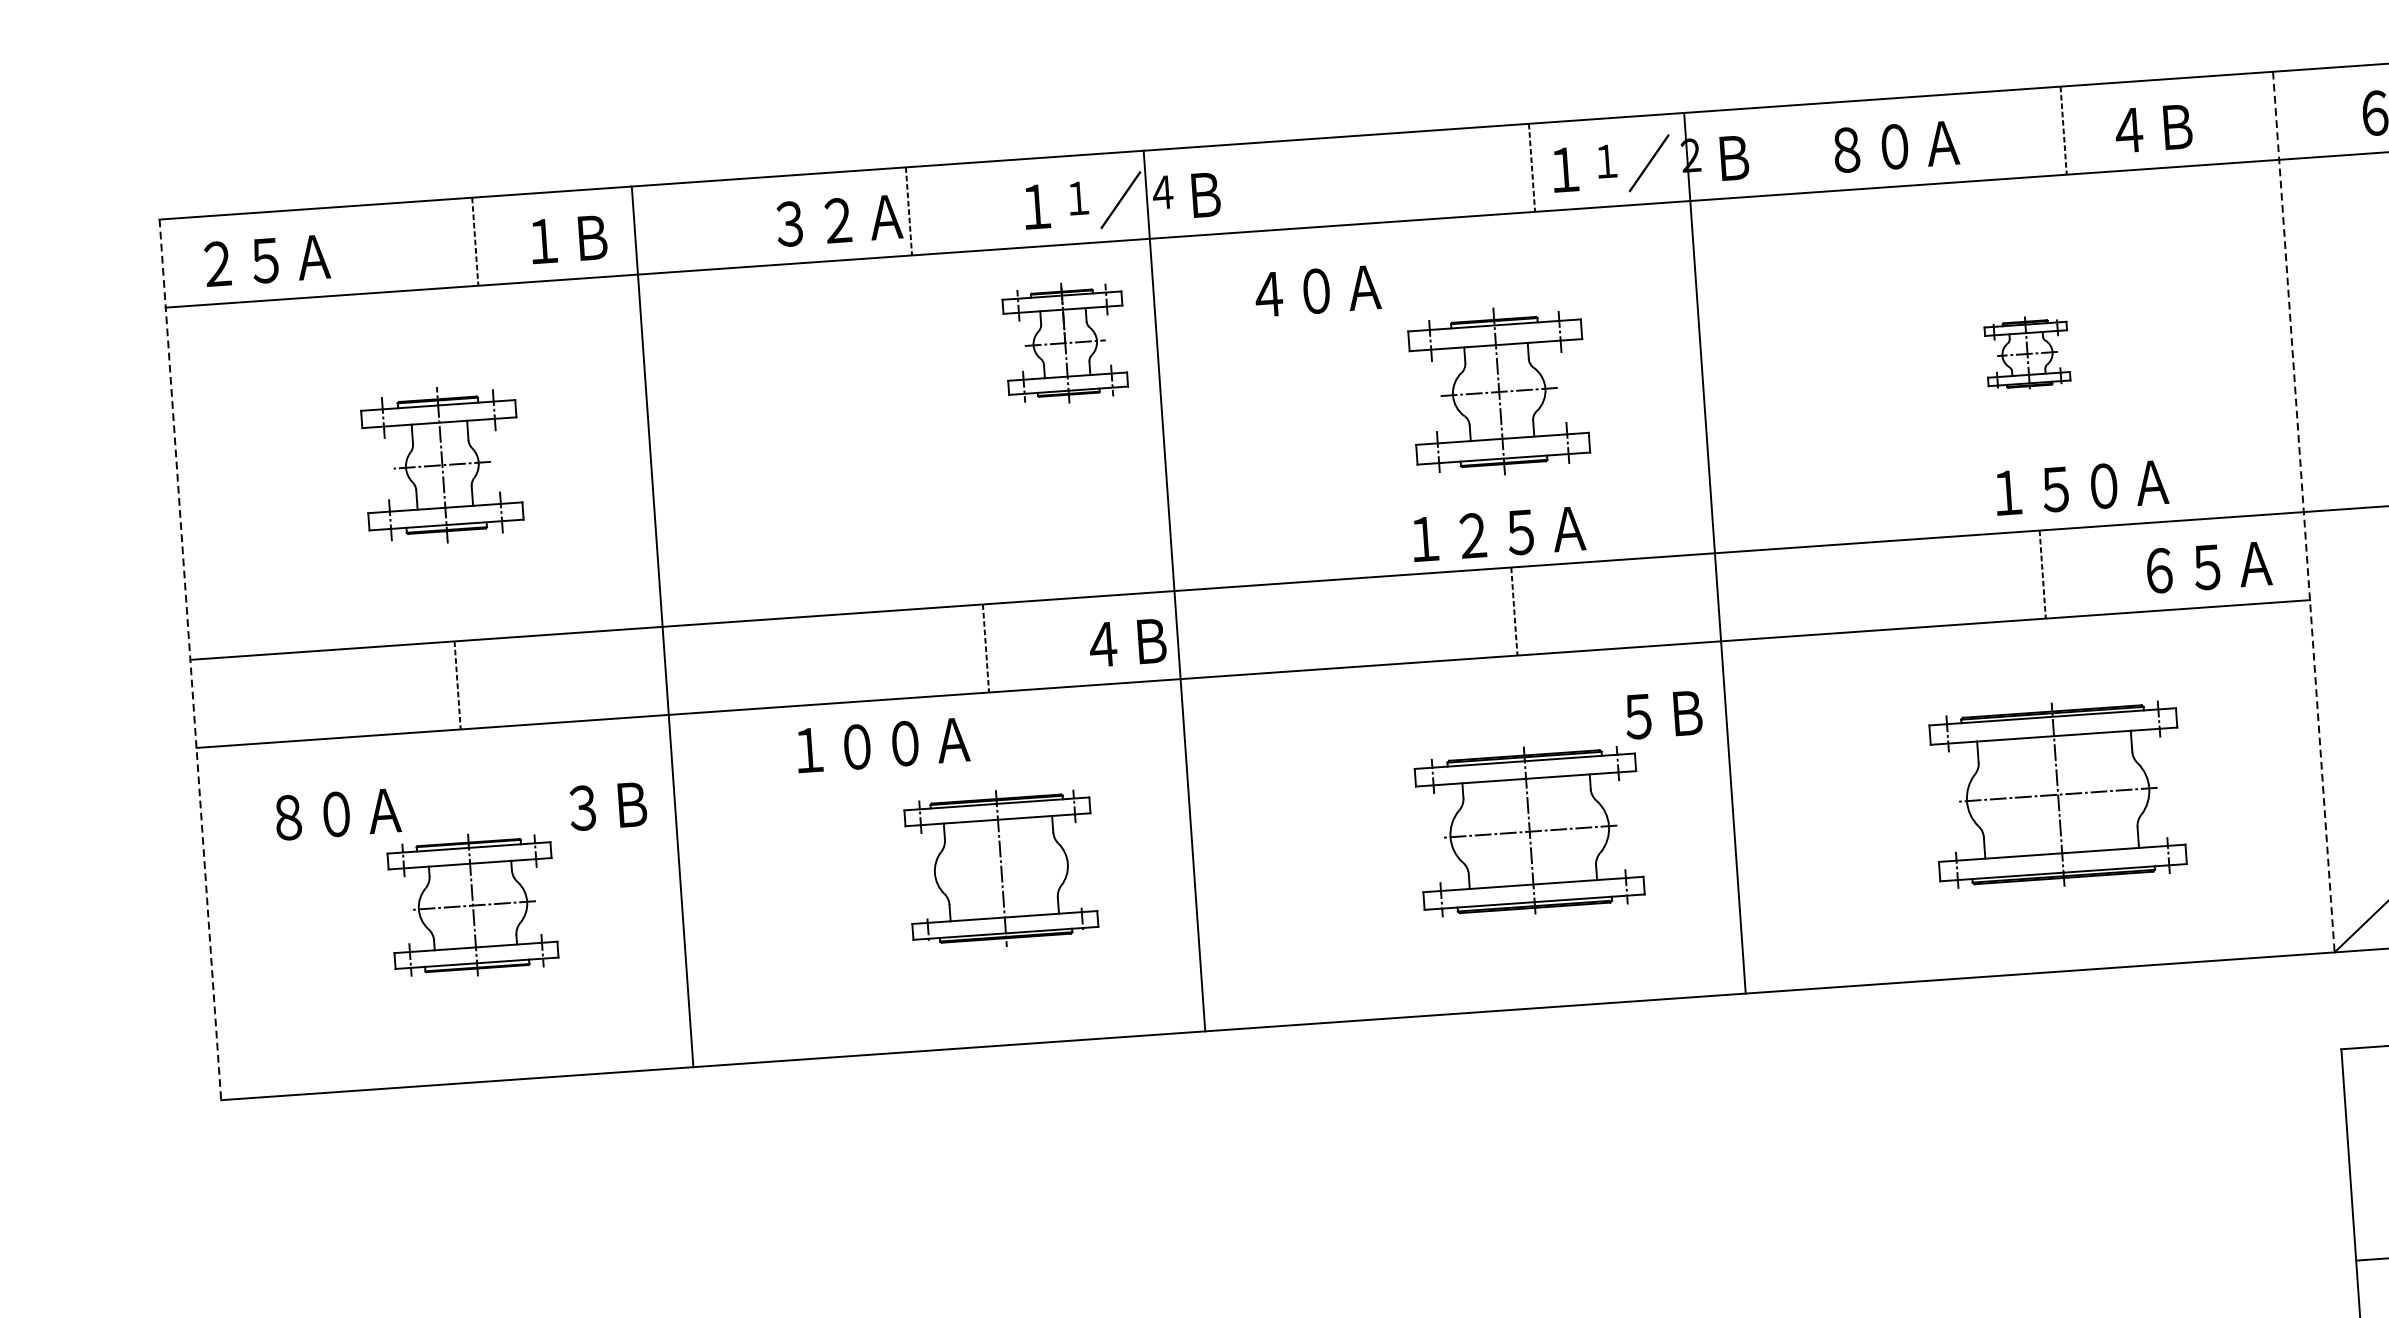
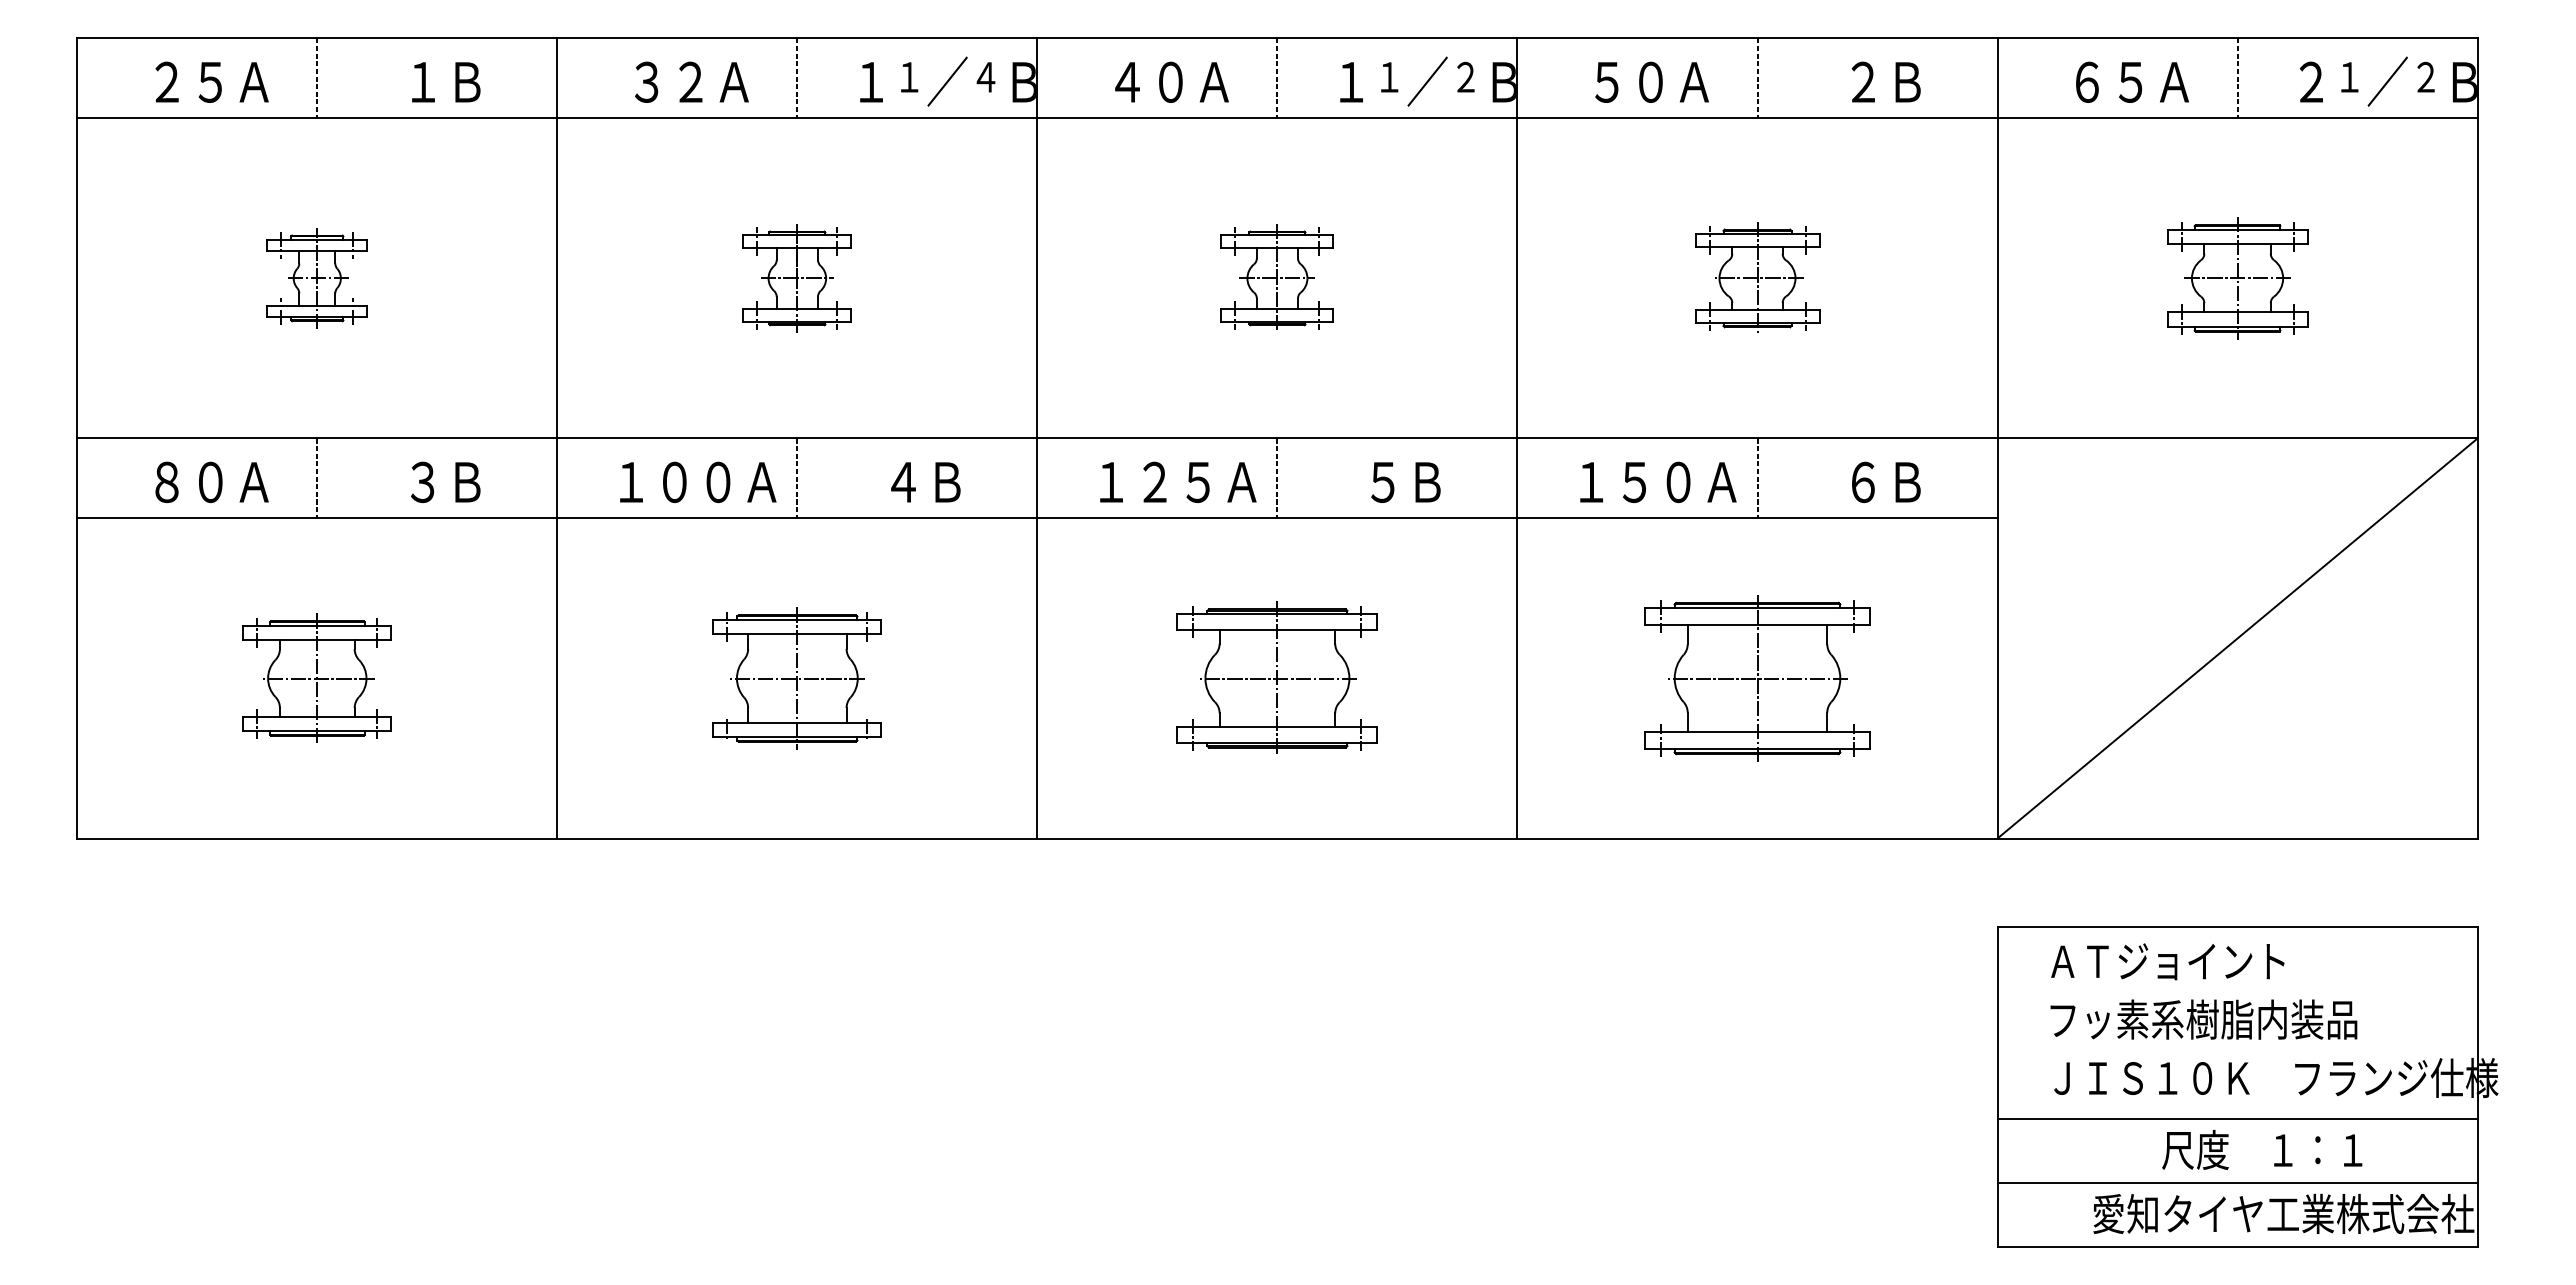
text: (2128, 129) -> (1863, 81), ４Ｂ -> ２Ｂ
line: (2063, 130) -> (1757, 78), moved
text: (1845, 149) -> (1606, 81), ８０Ａ -> ５０Ａ
line: (1532, 167) -> (1277, 78), moved
line: (909, 211) -> (797, 78), moved
line: (475, 241) -> (317, 78), moved
text: (266, 259) -> (211, 81), moved
text: (1317, 290) -> (1171, 81), moved
part: (1064, 343) -> (796, 278), moved
part: (2027, 353) -> (1757, 277), size x1.67
part: (1497, 389) -> (1276, 276), size x0.71
part: (441, 465) -> (316, 278), size x0.71
text: (2081, 486) -> (1658, 481), moved
line: (2303, 512) -> (1997, 438), dashed -> solid
text: (1498, 533) -> (1178, 481), moved
line: (1714, 553) -> (1517, 438), moved
text: (2232, 565) -> (1929, 482), ６５Ａ -> ６Ｂ
line: (1174, 591) -> (1037, 438), moved
line: (662, 626) -> (557, 438), moved
line: (190, 659) -> (77, 438), dashed -> solid
text: (1663, 715) -> (1405, 482), moved
text: (883, 744) -> (698, 481), moved
text: (607, 805) -> (445, 481), moved
text: (337, 813) -> (211, 481), moved
line: (1001, 868) -> (797, 678), added

